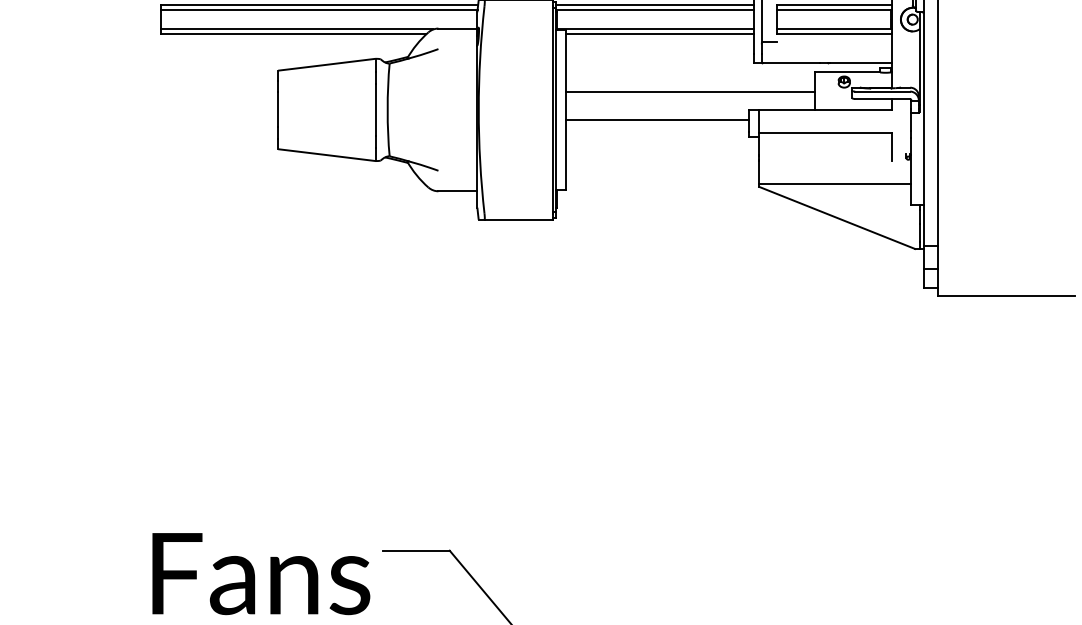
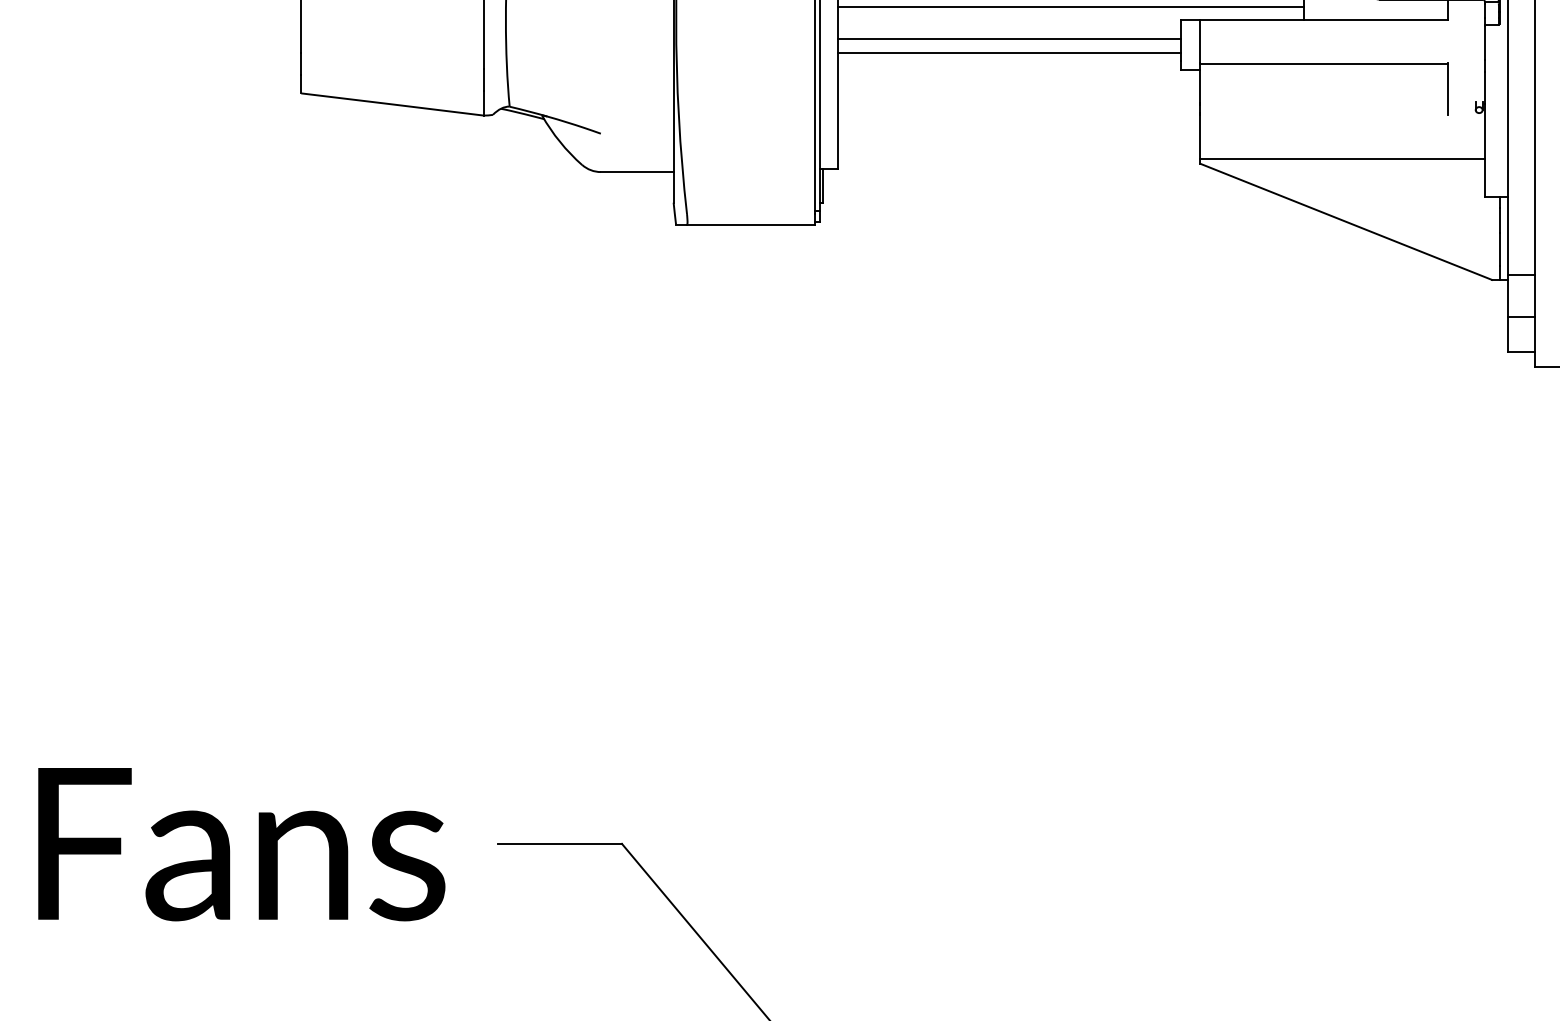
line: (689, 102) -> (1070, 6), added
line: (656, 127) -> (1008, 52), added
text: (261, 574) -> (242, 845), moved

